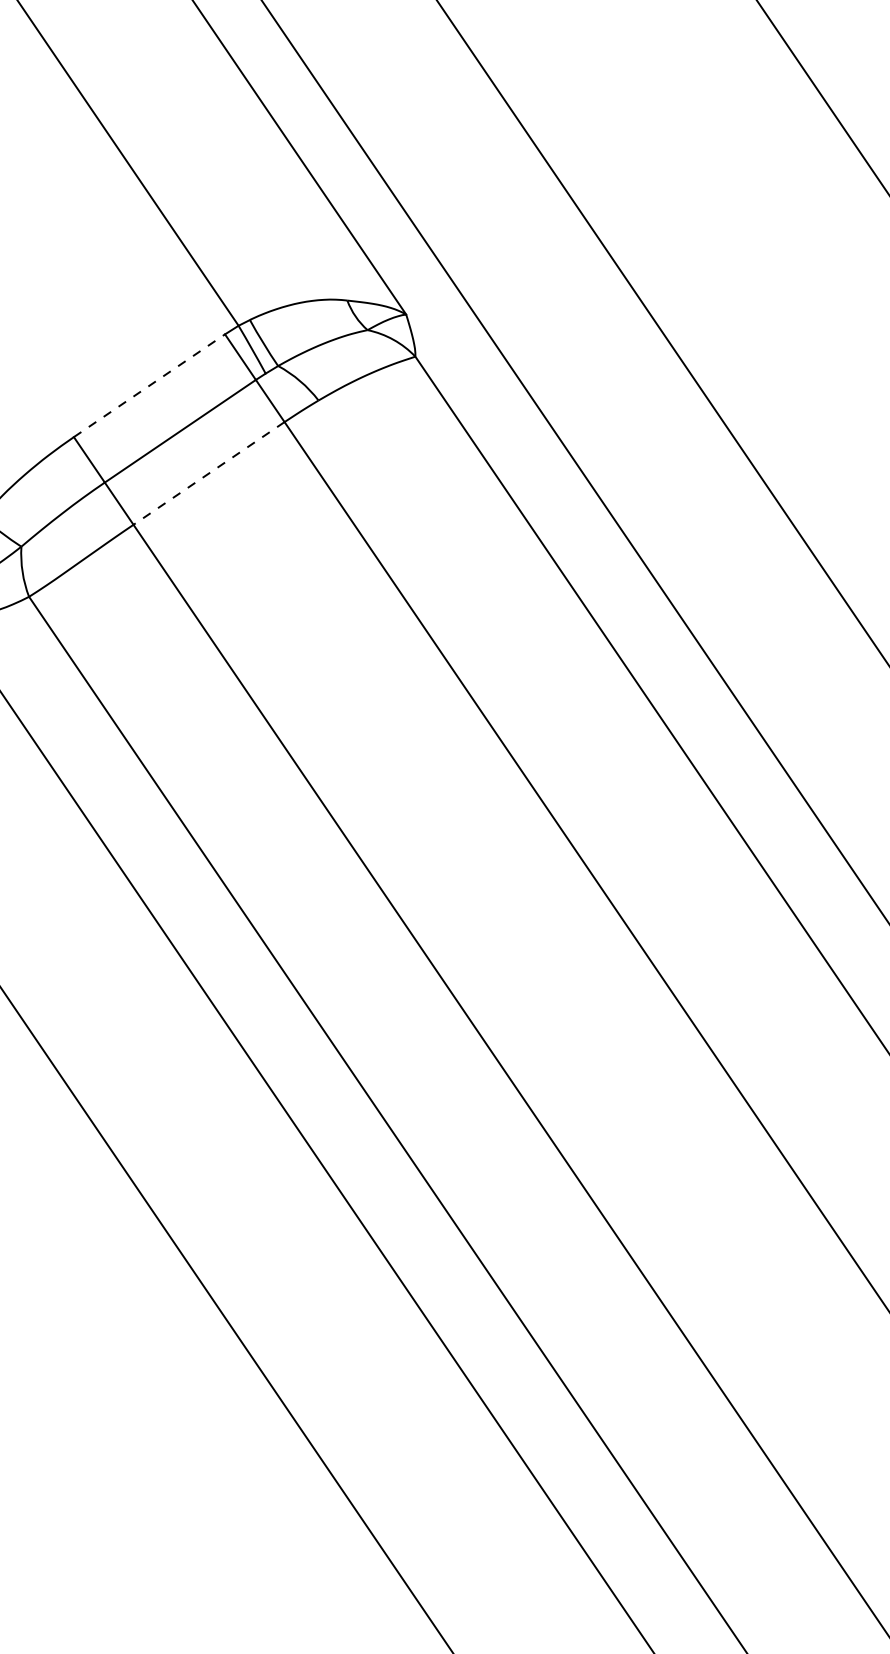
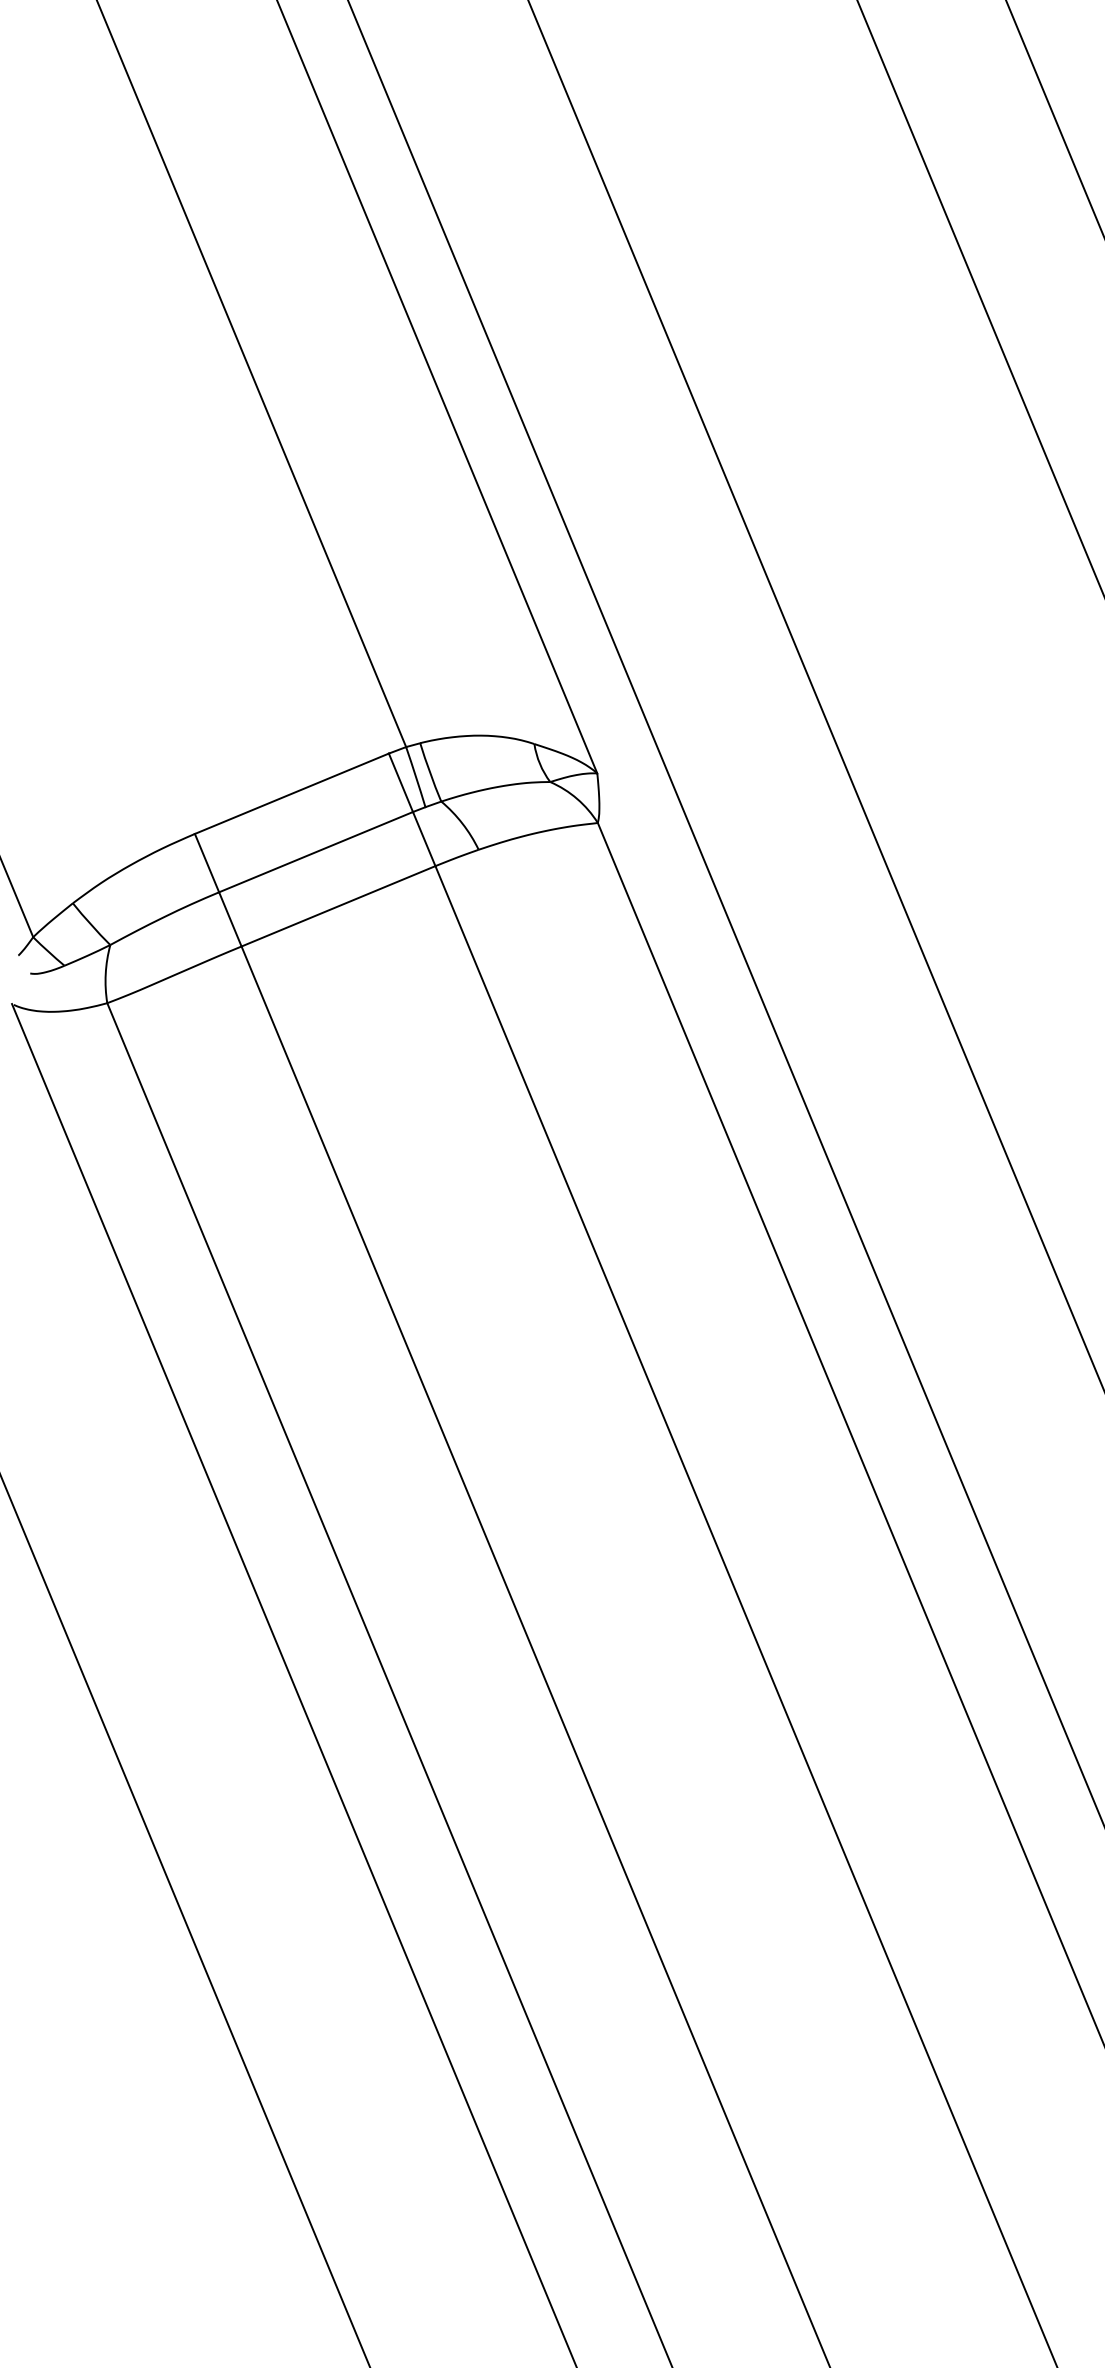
line: (149, 385) -> (291, 793), dashed -> solid
line: (209, 473) -> (338, 906), dashed -> solid

